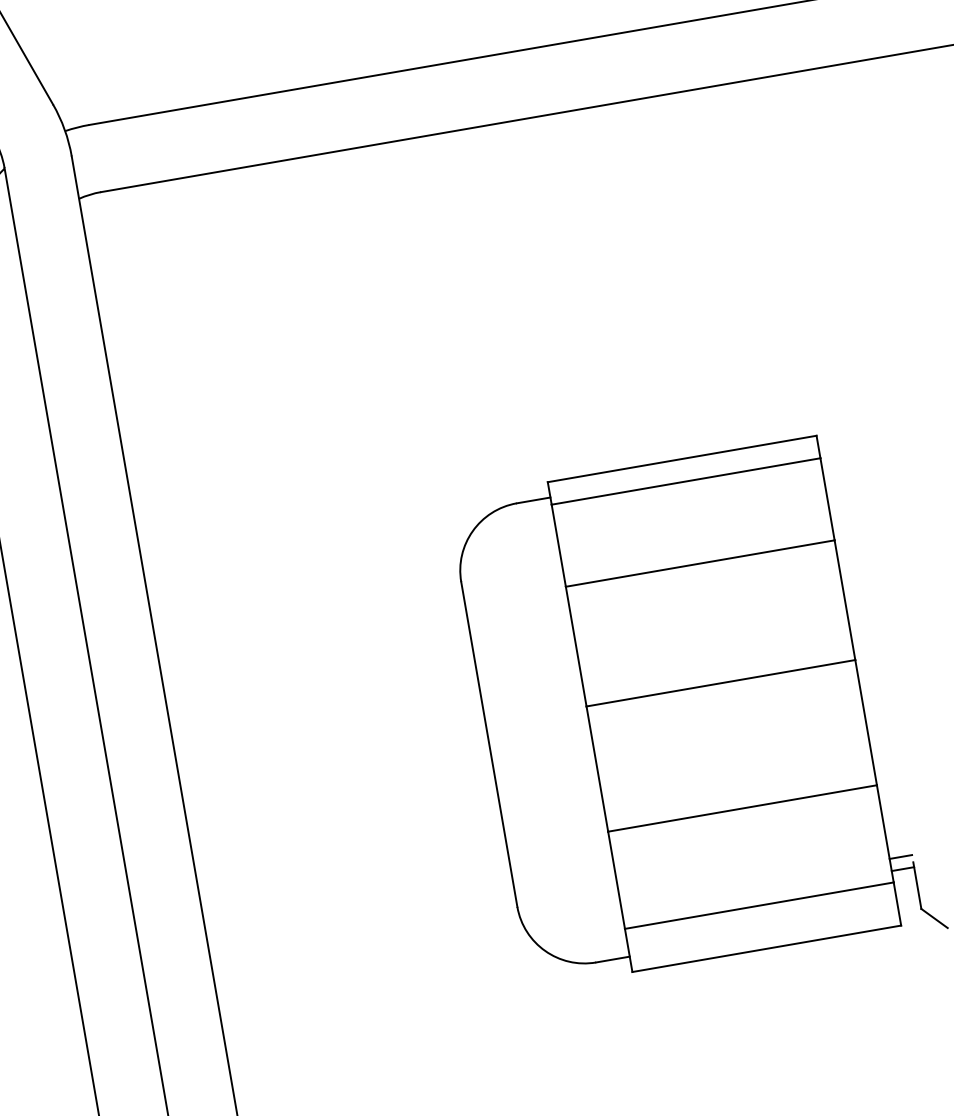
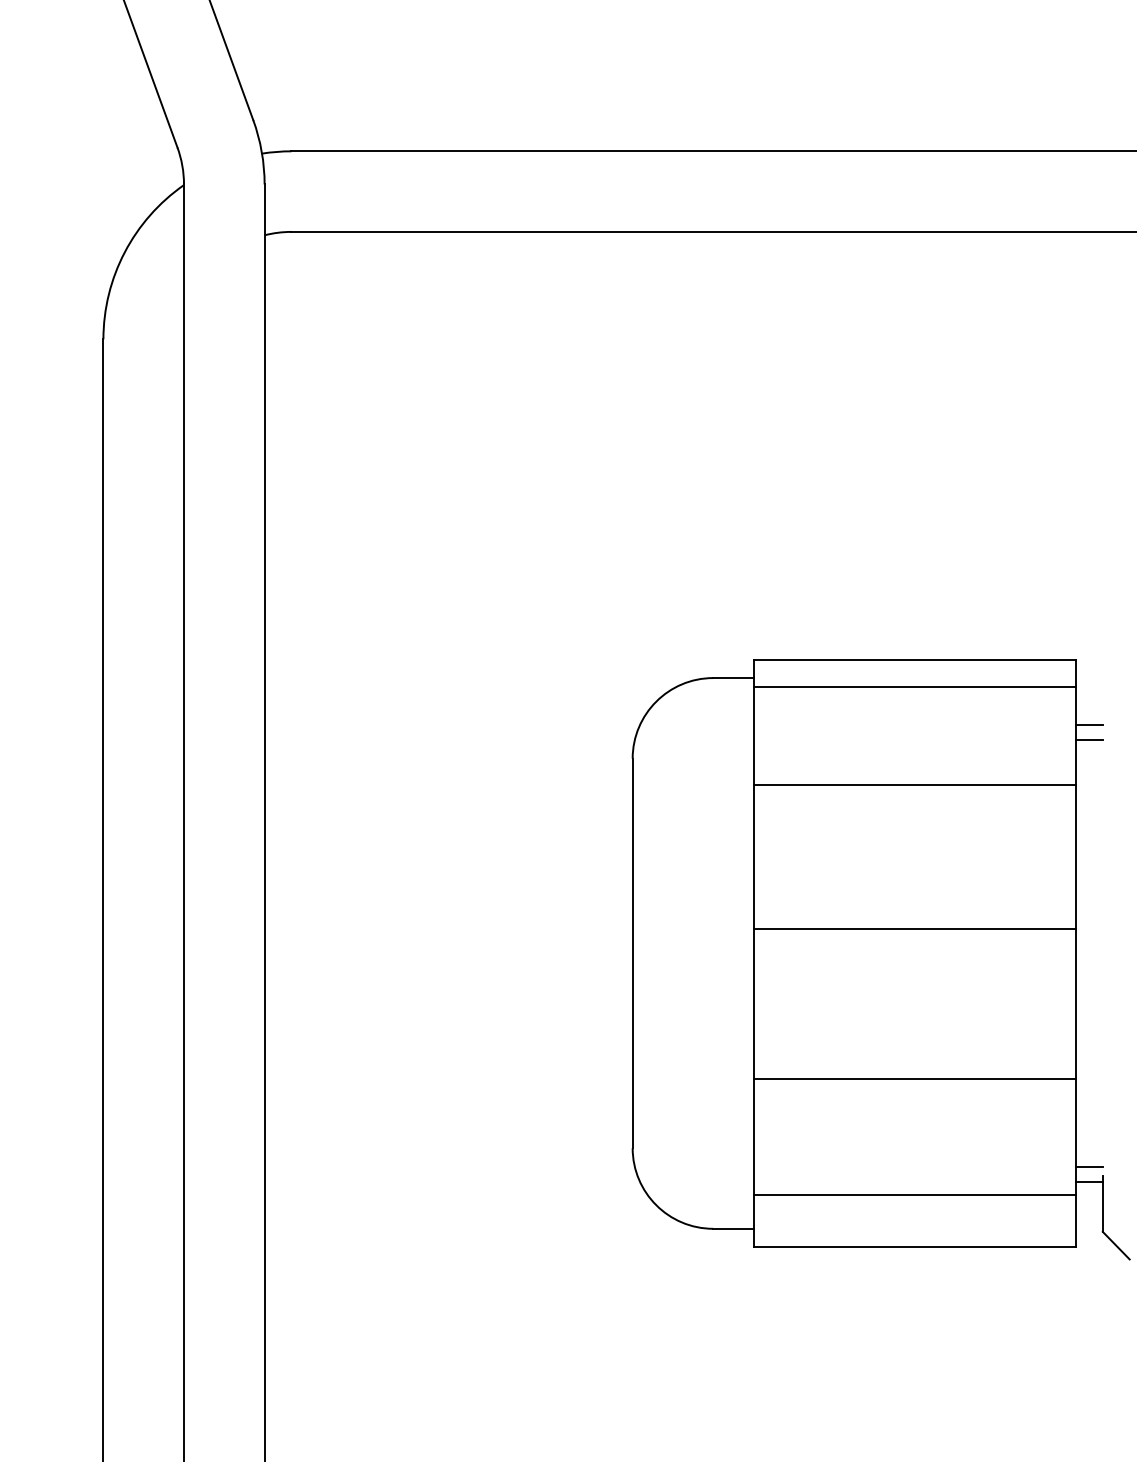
line: (836, 488) -> (1088, 725), added
line: (838, 500) -> (1088, 739), added

